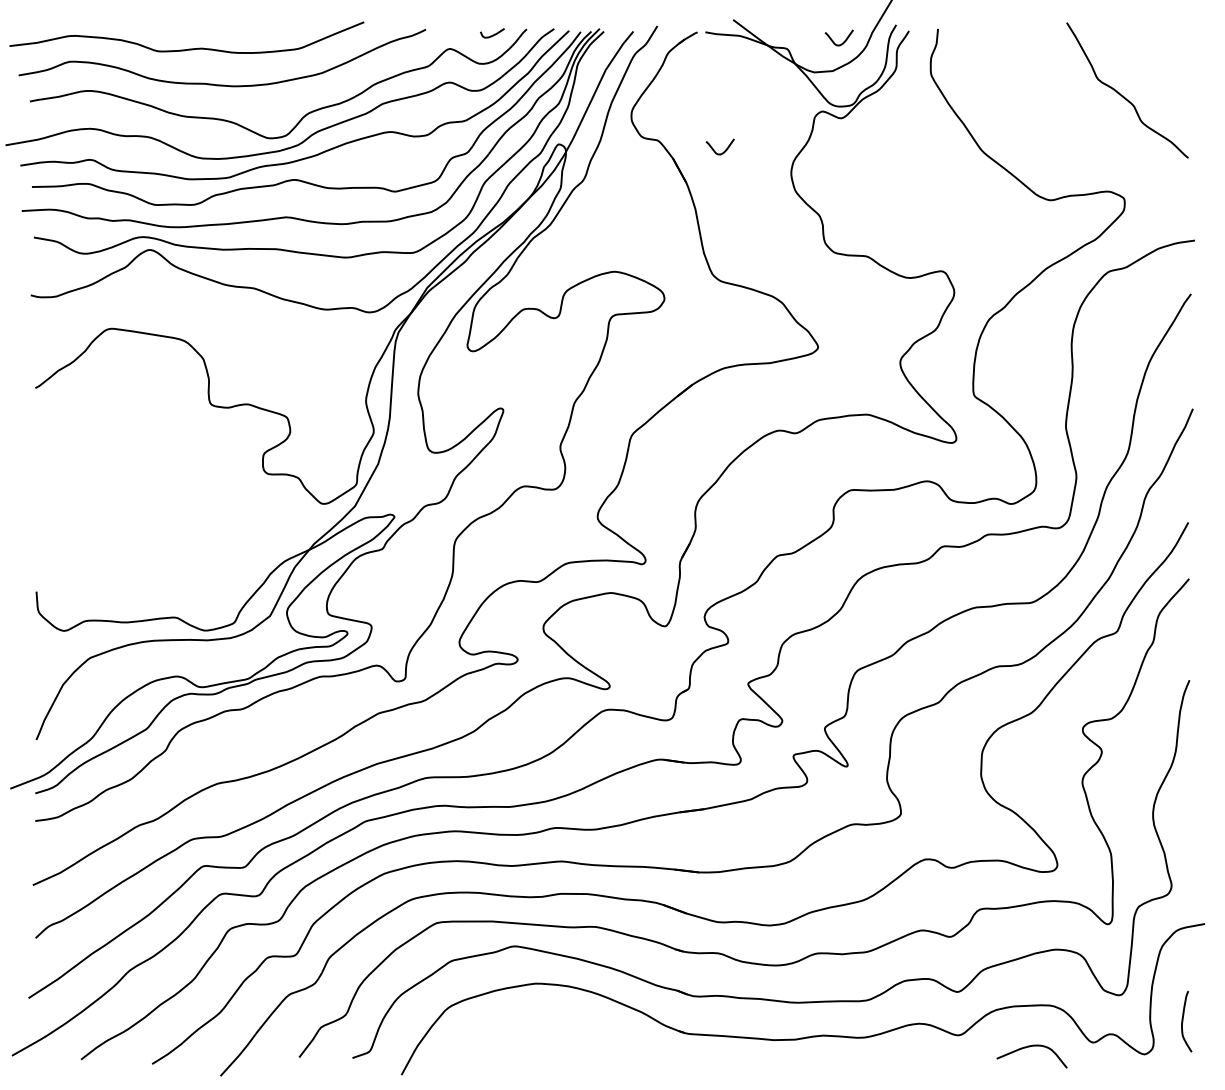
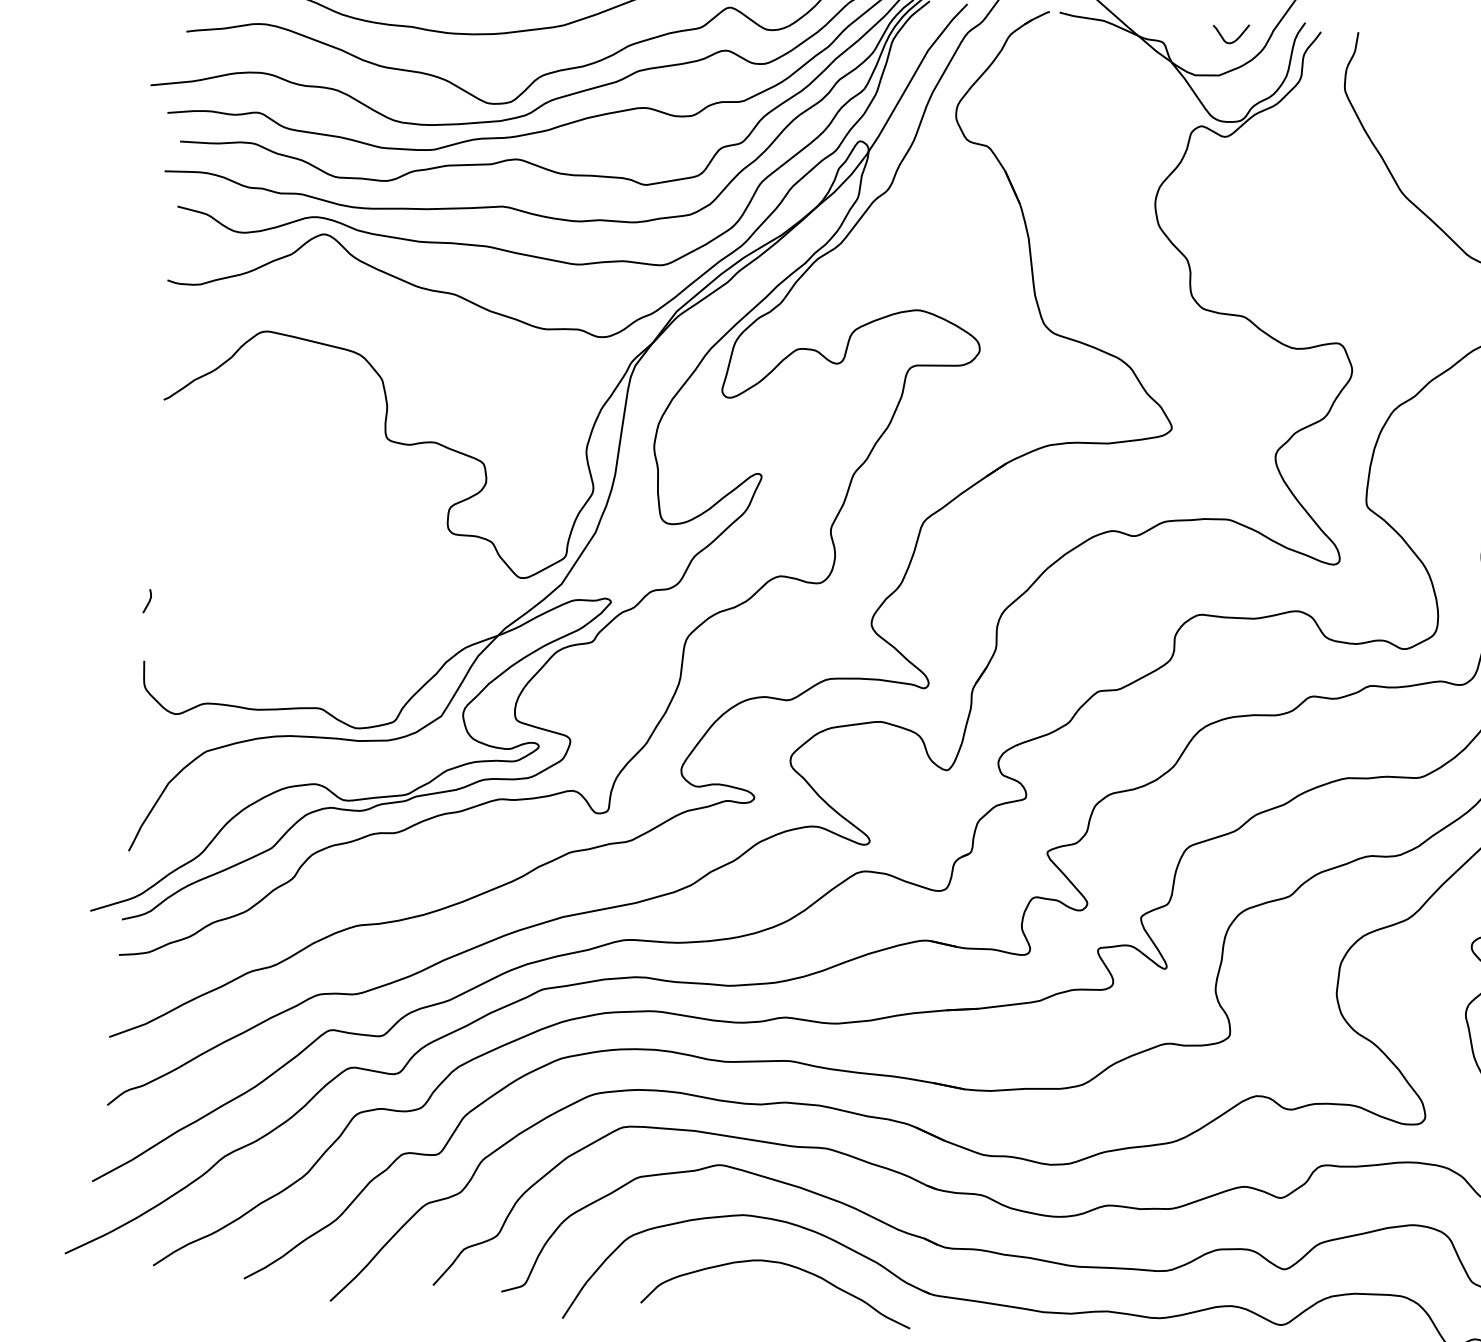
curve: (714, 149) -> (1059, 163), removed
line: (36, 544) -> (149, 600), added
curve: (565, 1019) -> (778, 1264), added

